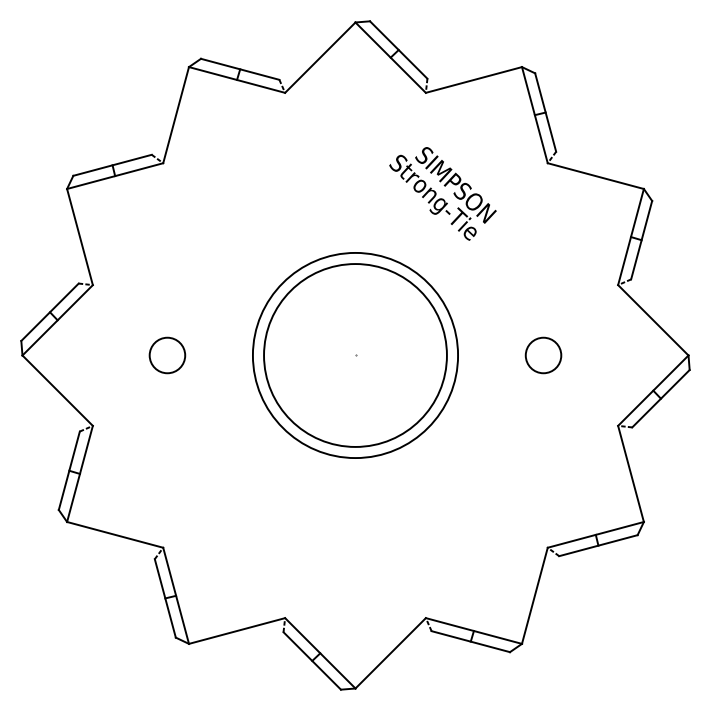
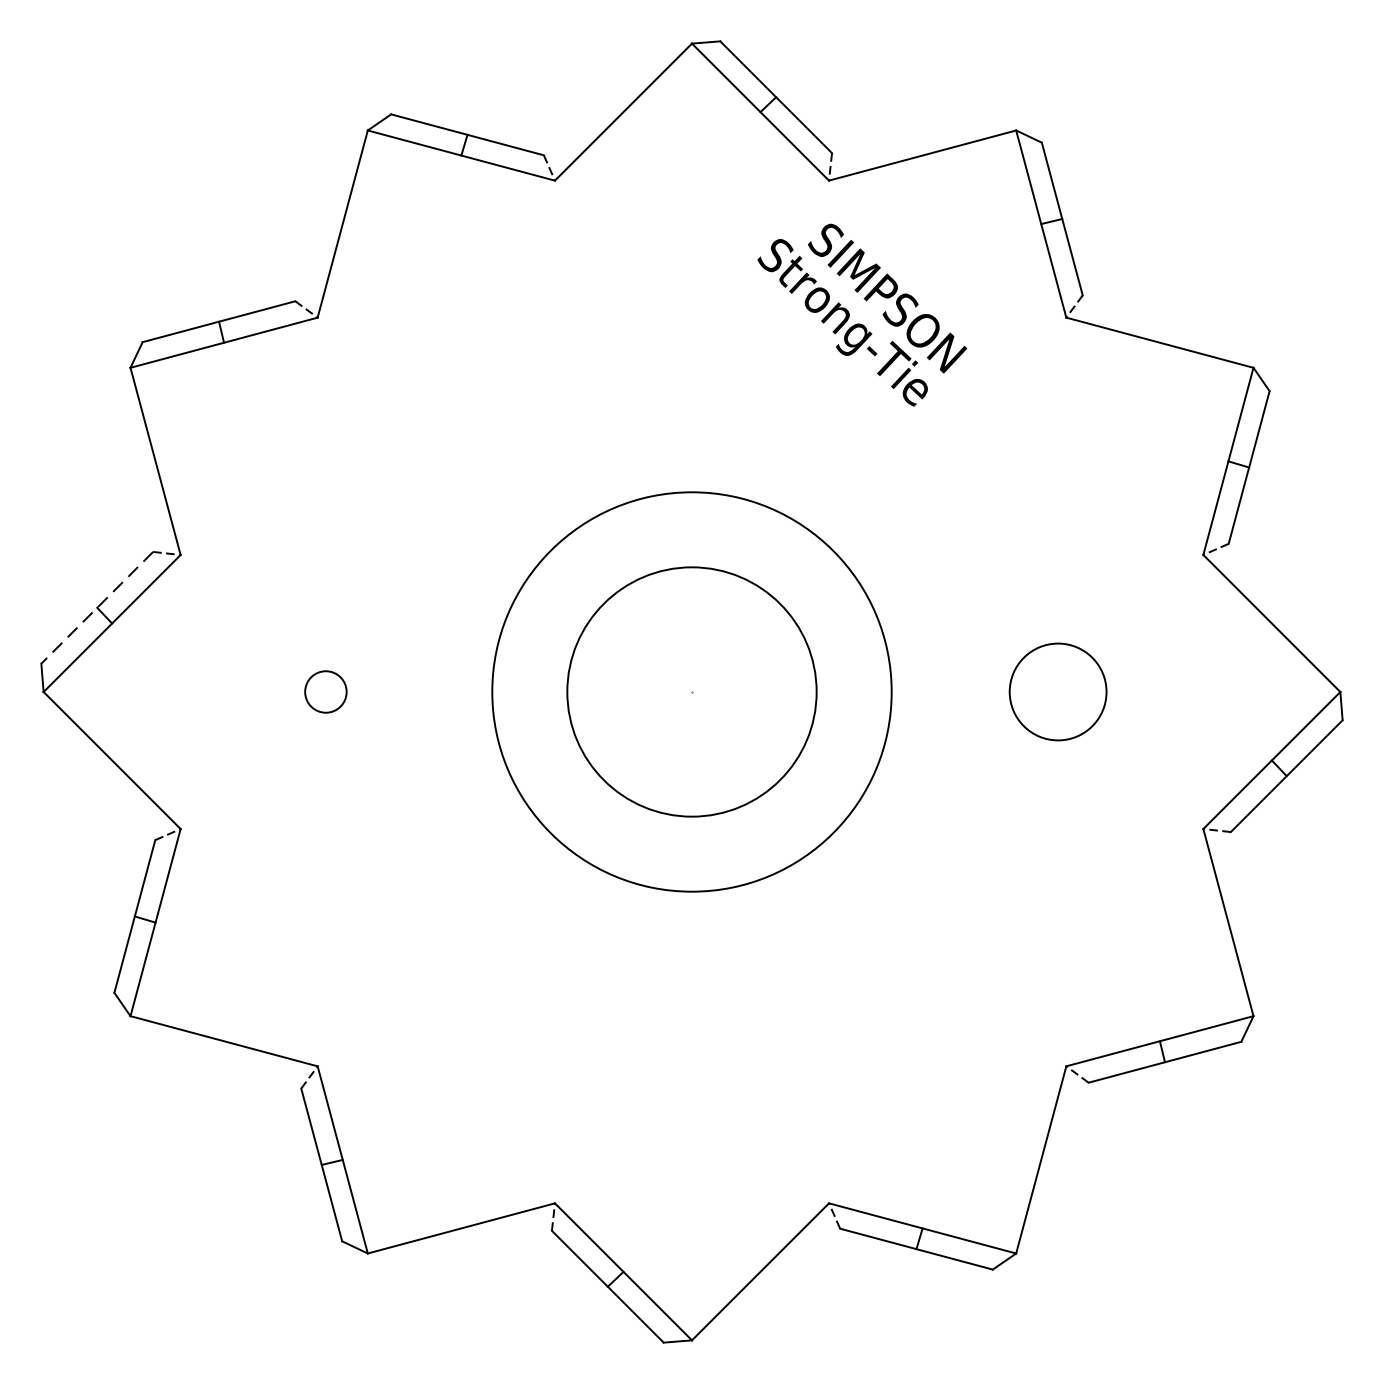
text: (442, 193) -> (861, 314), moved
line: (50, 312) -> (98, 608), solid -> dashed
circle: (167, 355) -> (325, 692), size x0.6
circle: (355, 355) -> (692, 692), size x0.7
circle: (543, 355) -> (1058, 692), size x1.4

